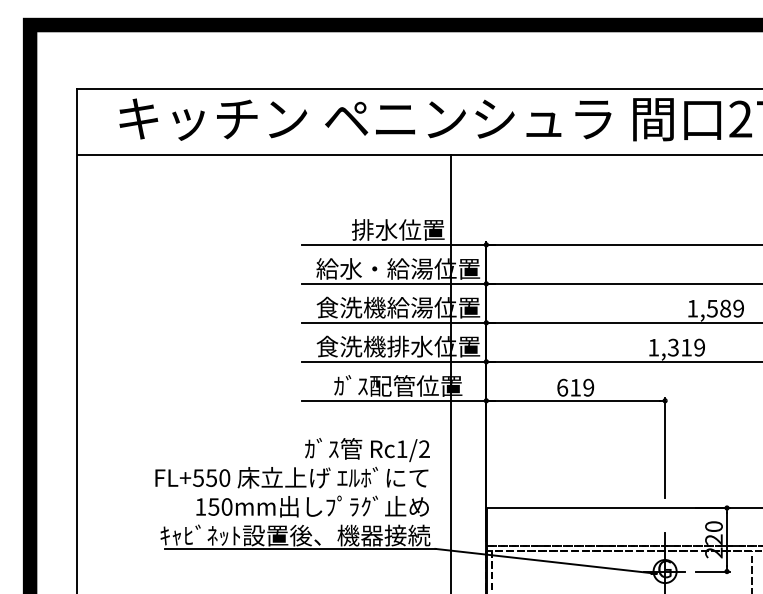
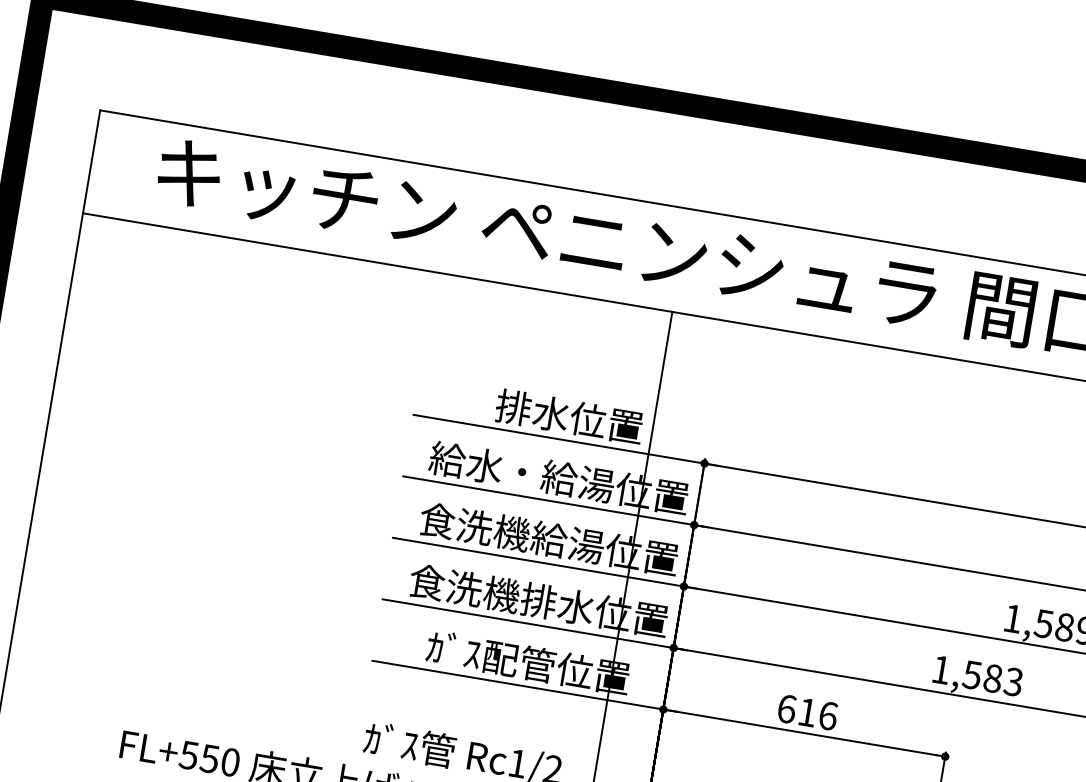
text: (686, 347) -> (992, 678), 1,319 -> 1,583
text: (588, 387) -> (827, 715), 619 -> 616

